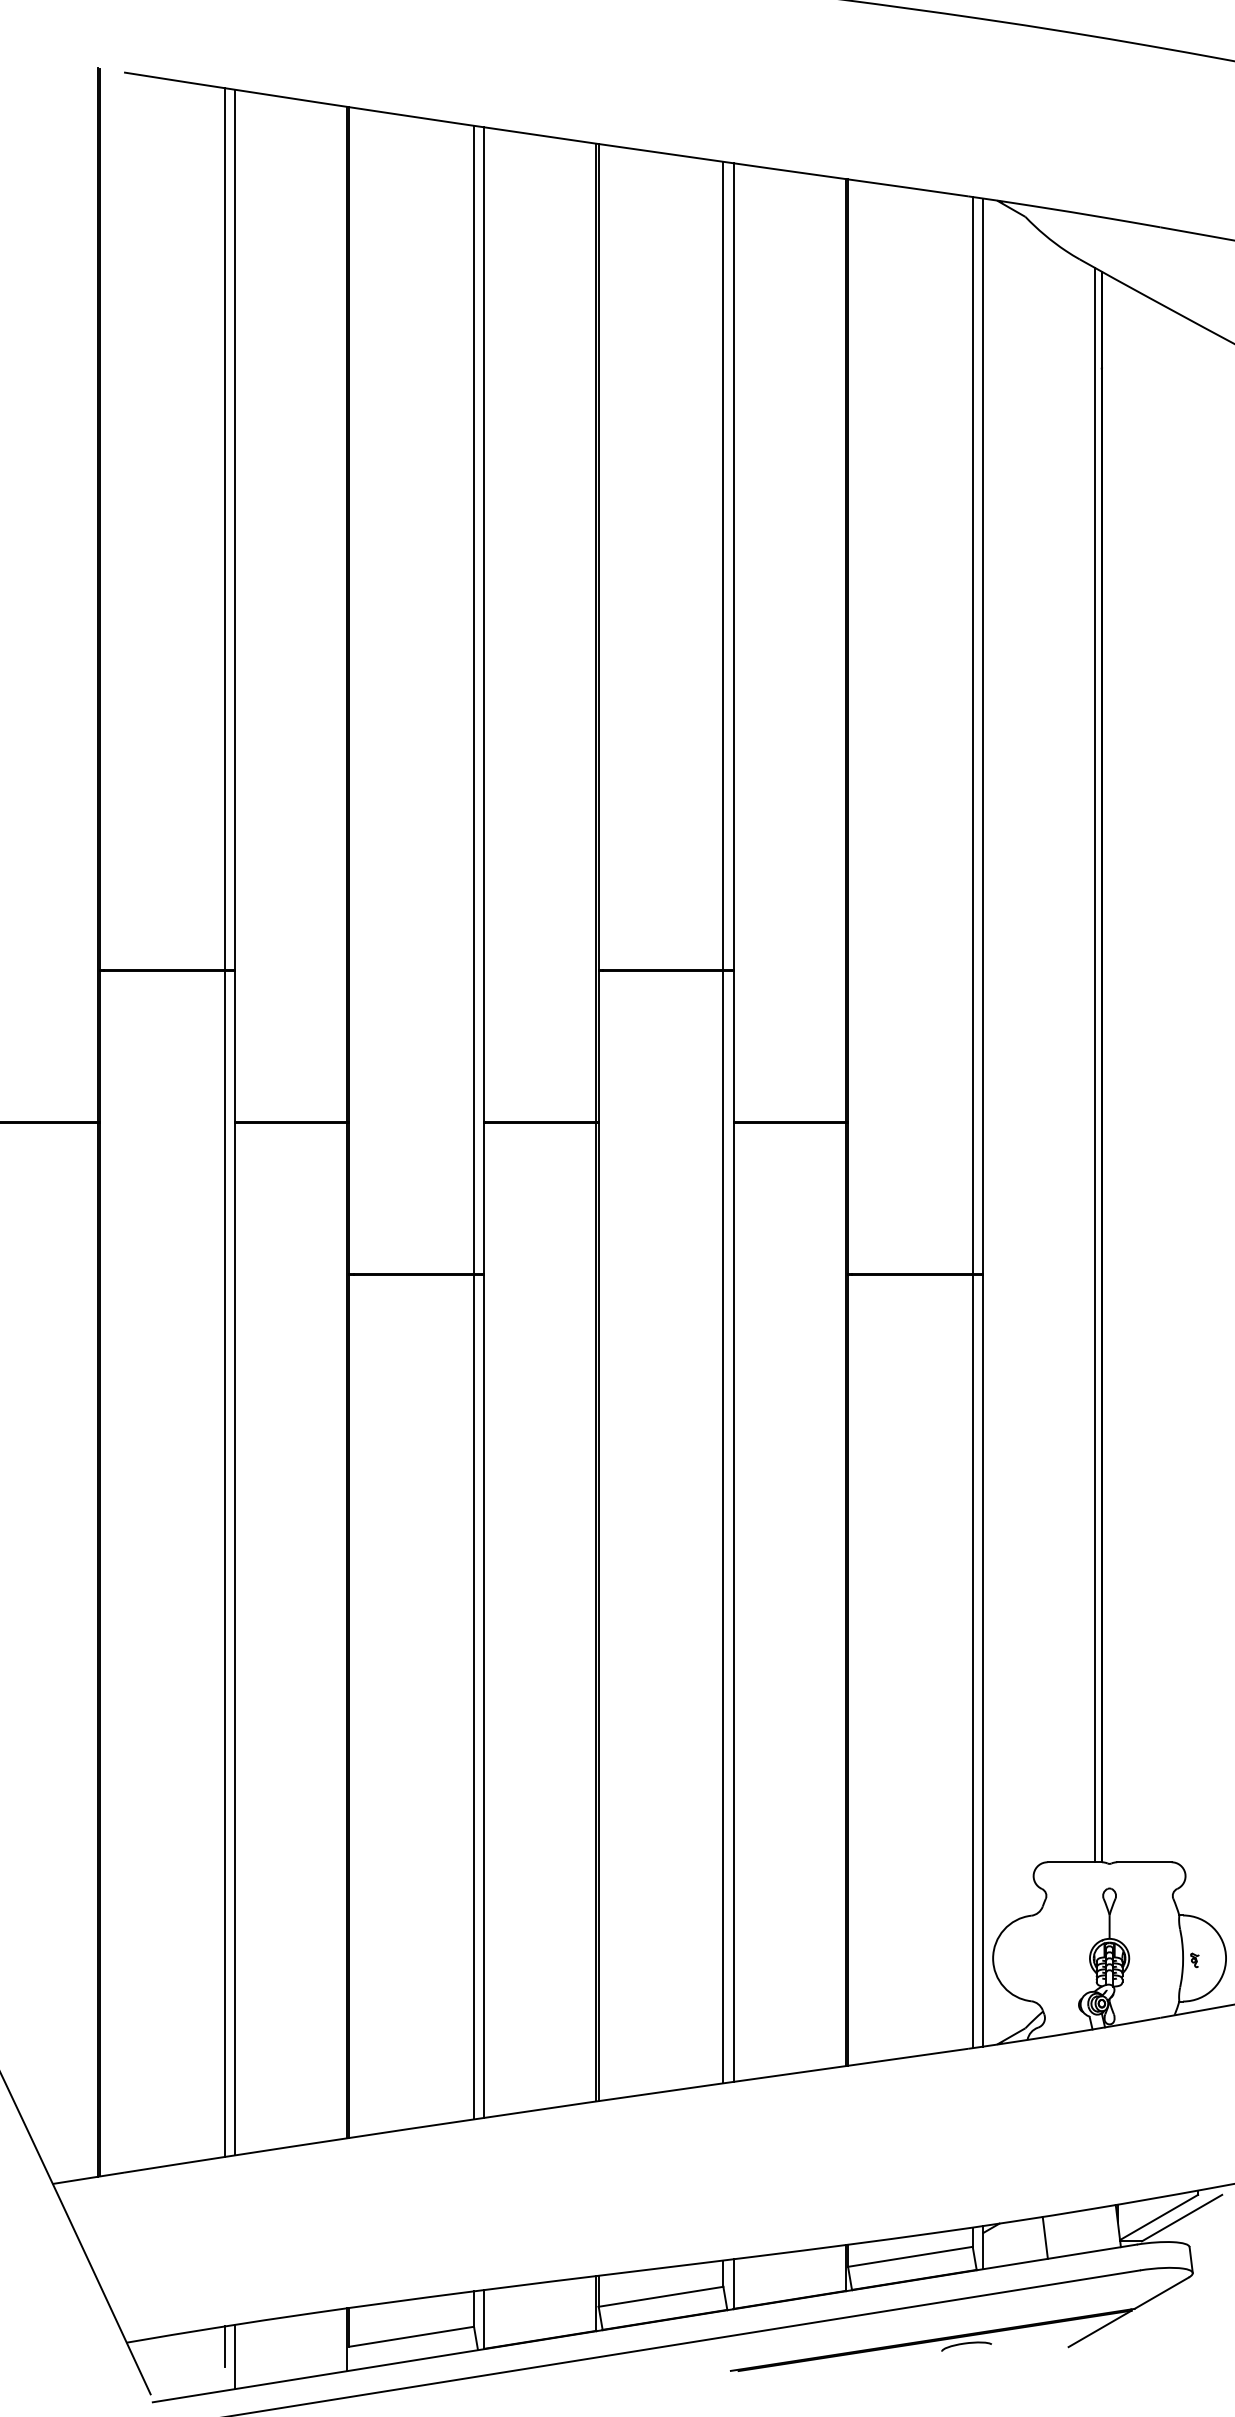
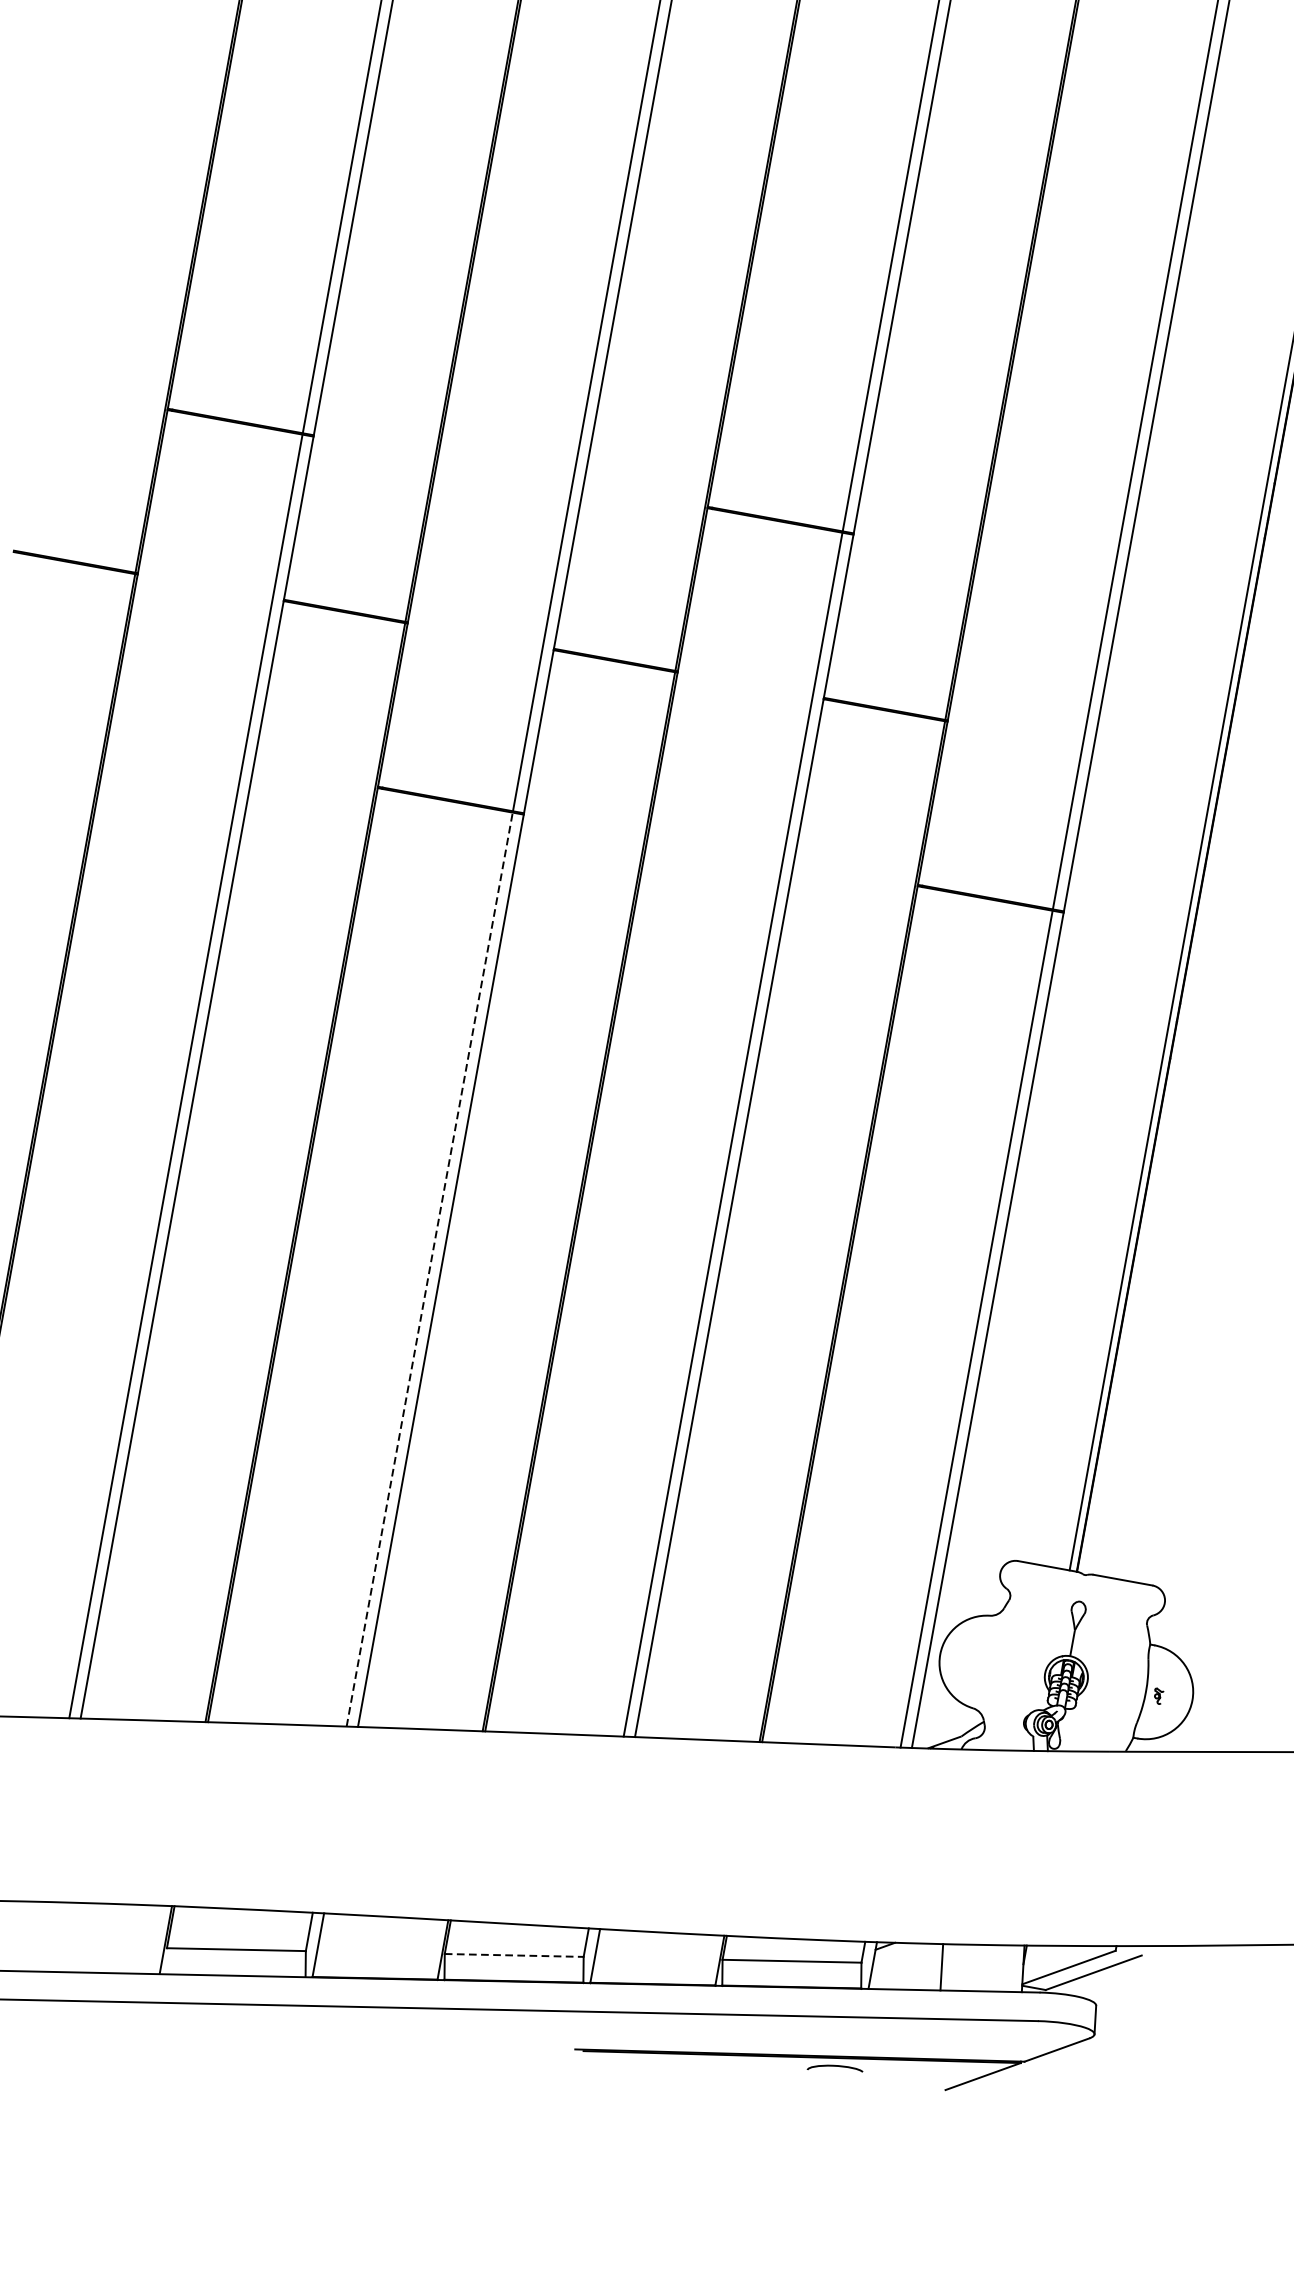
line: (474, 1696) -> (430, 1268), solid -> dashed
line: (661, 2296) -> (514, 1955), solid -> dashed
line: (224, 2346) -> (31, 1923), removed
line: (234, 2356) -> (40, 1936), removed

